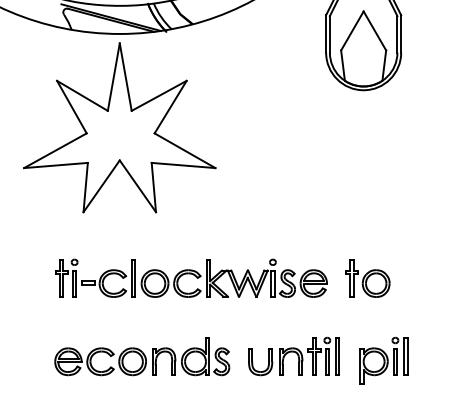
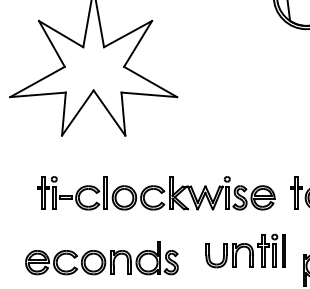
part: (142, 356) -> (102, 258), moved
part: (293, 356) -> (245, 251), moved

